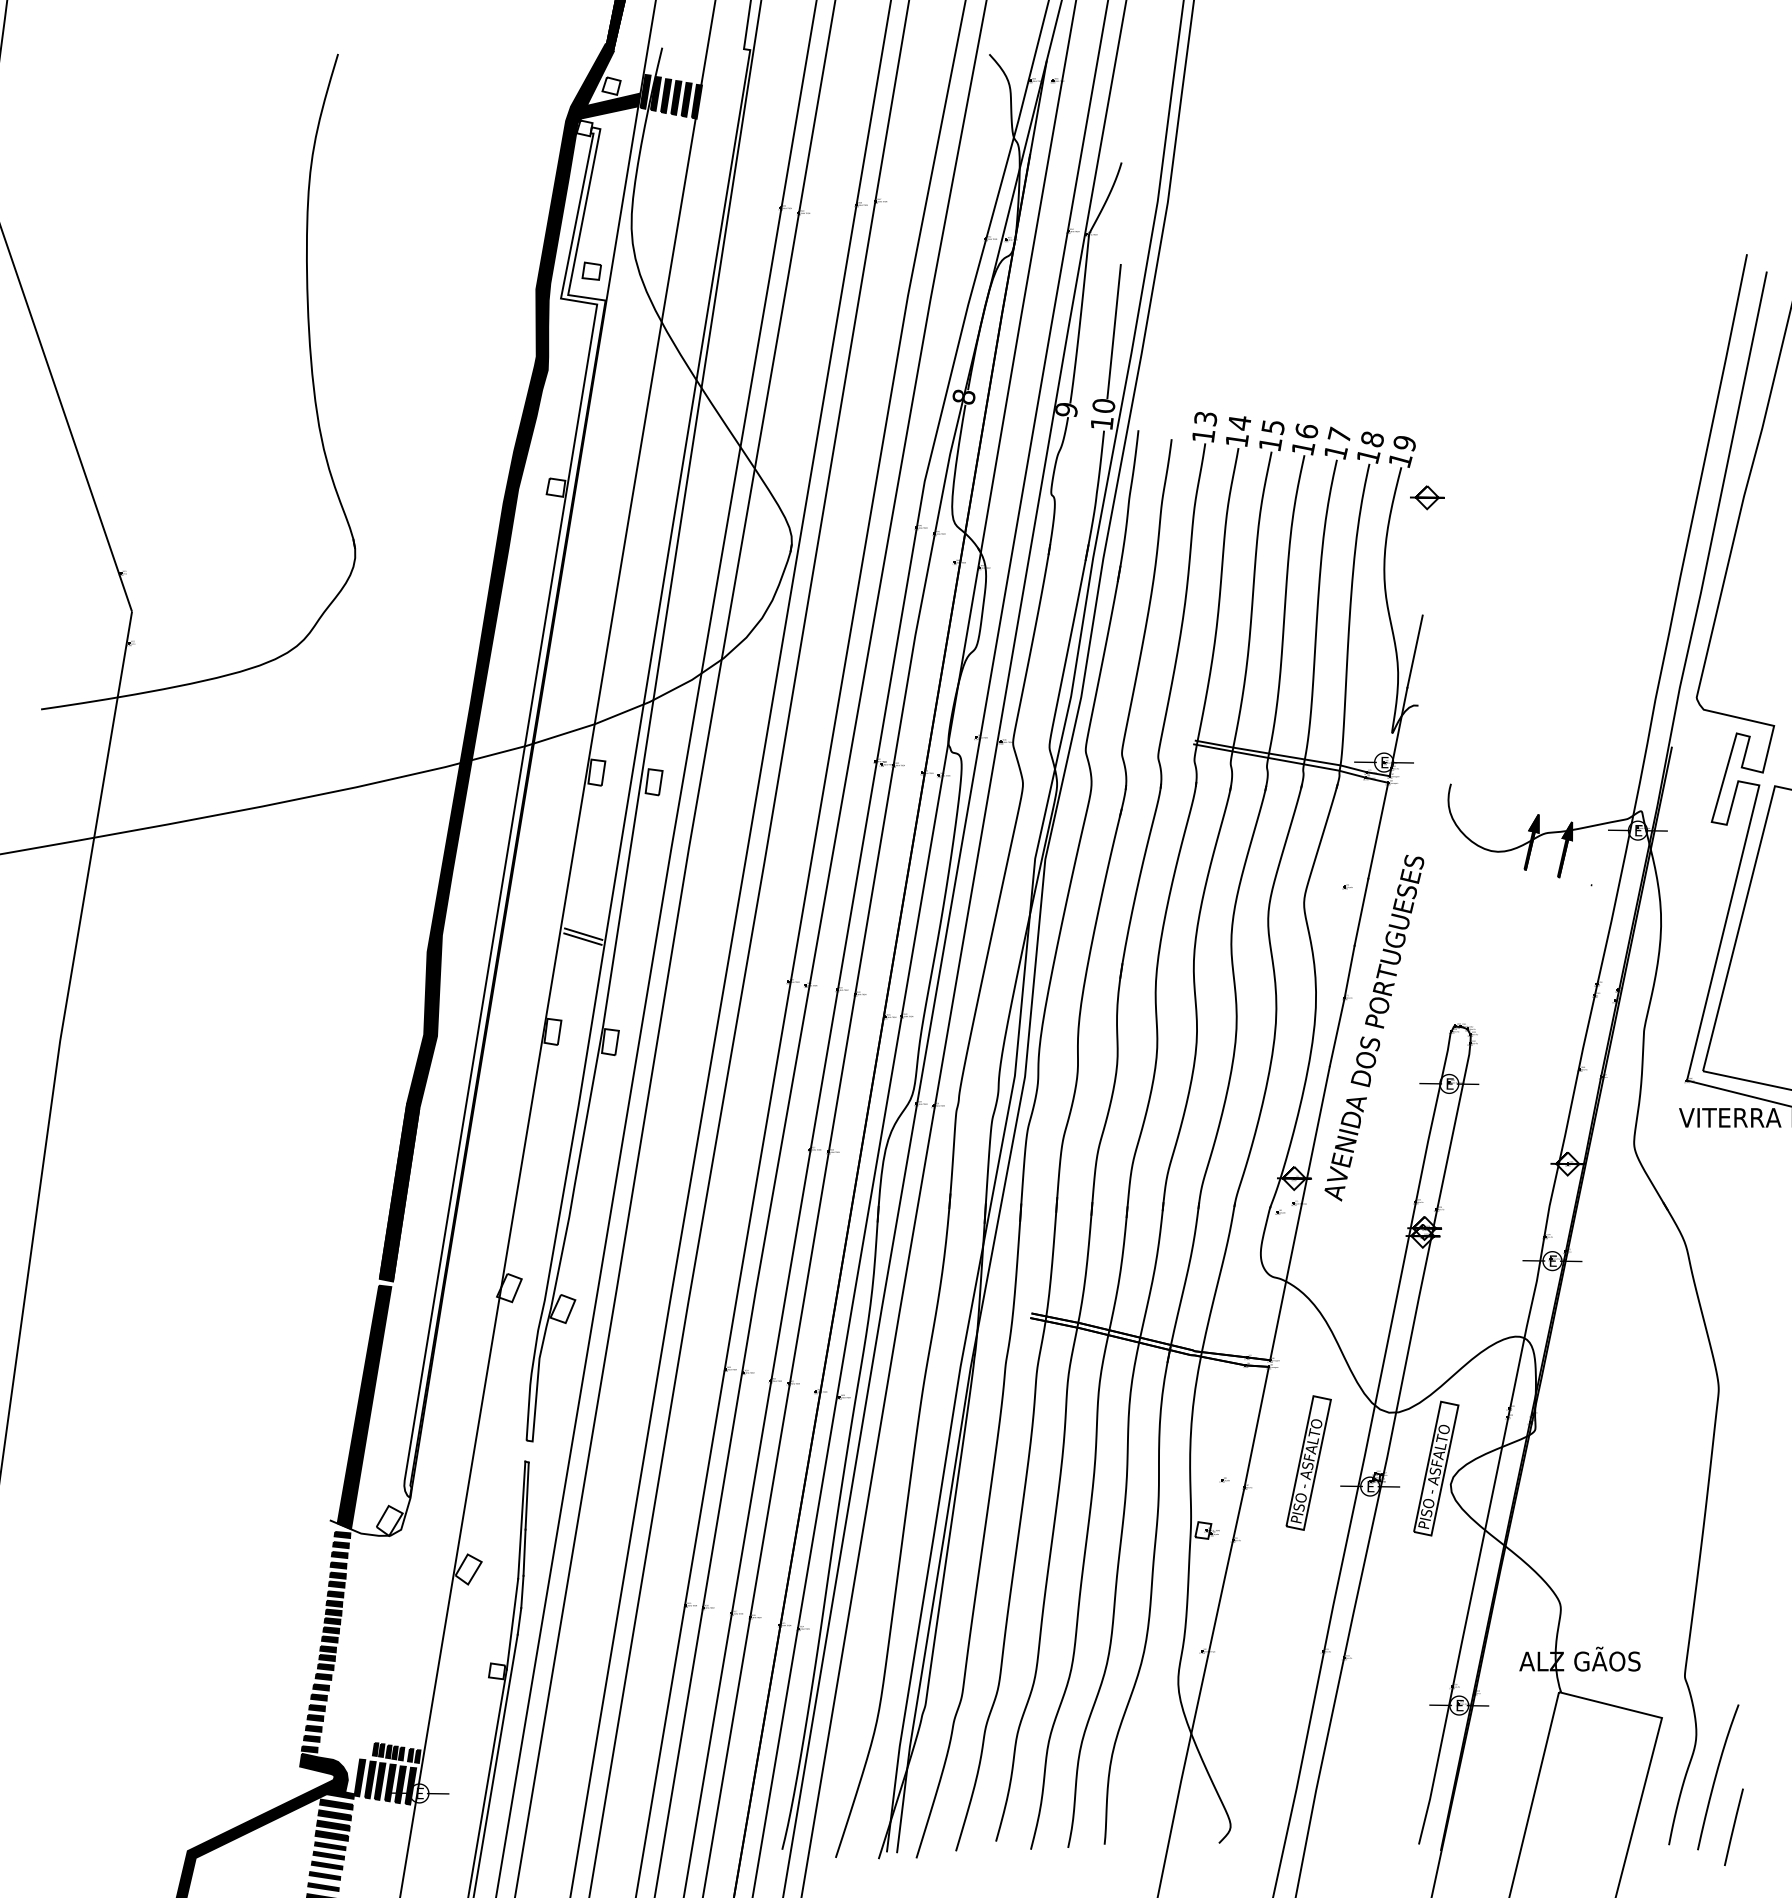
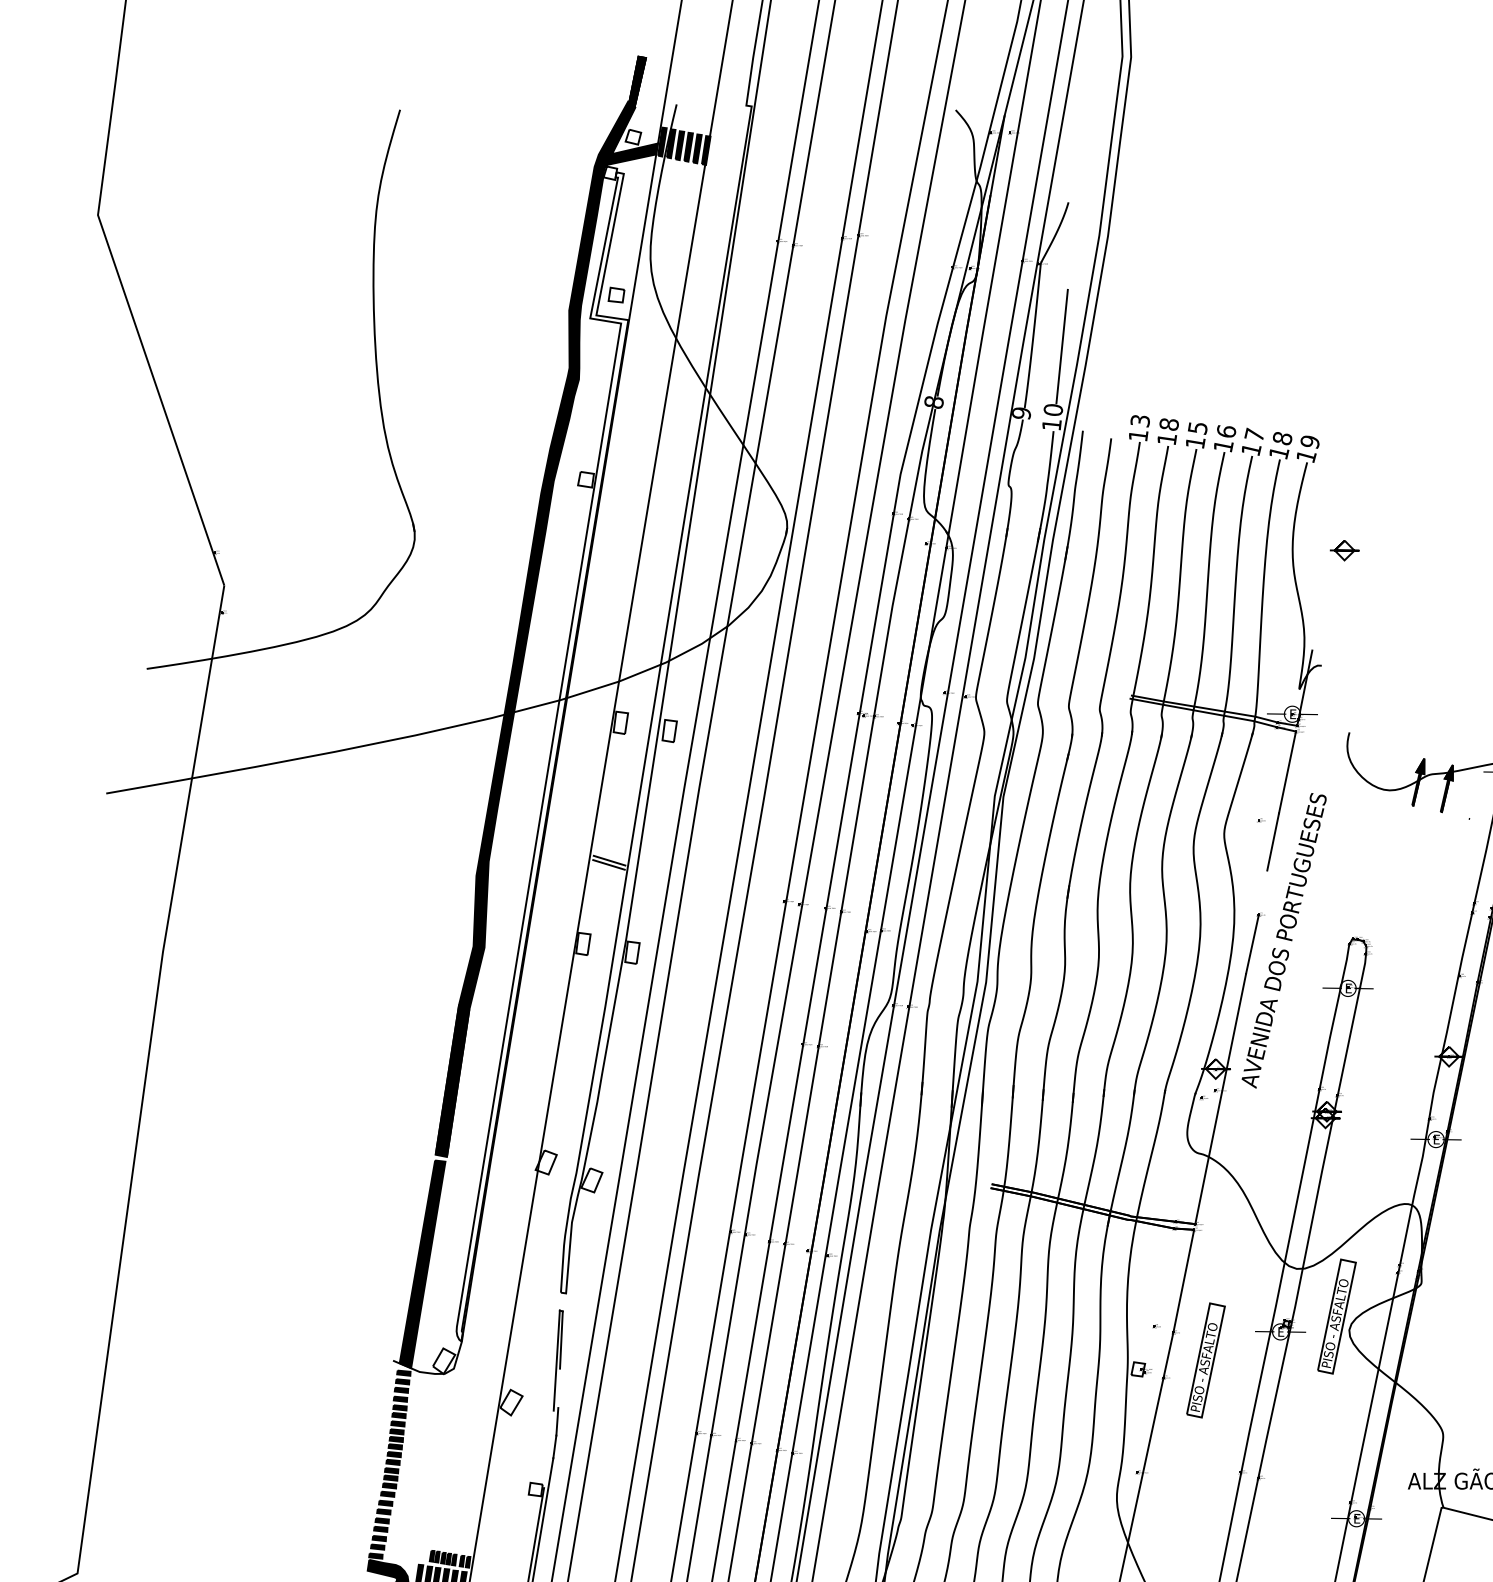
text: (1239, 422) -> (1169, 424), 14 -> 18
curve: (1427, 497) -> (1344, 550), moved
line: (1414, 651) -> (1318, 619), removed
line: (1349, 971) -> (1262, 892), removed
part: (1308, 1462) -> (1205, 1360), moved
line: (524, 1552) -> (559, 1388), removed
line: (512, 1623) -> (548, 1448), removed

